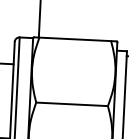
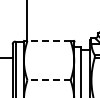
line: (75, 40) -> (49, 41), solid -> dashed
line: (72, 104) -> (49, 80), solid -> dashed

